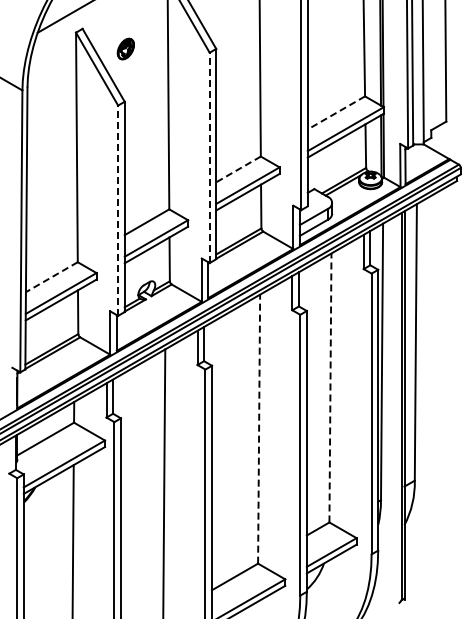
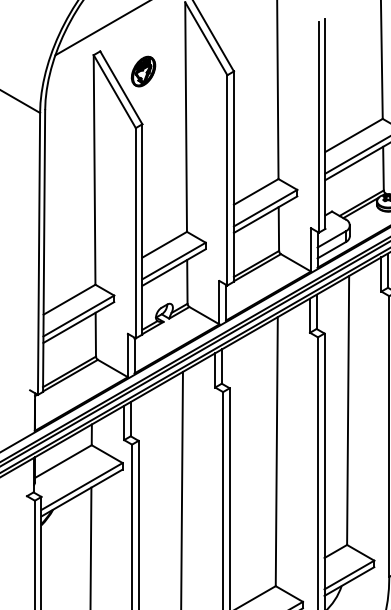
part: (125, 48) -> (143, 71), size x1.43
line: (336, 113) -> (354, 136), dashed -> solid
line: (209, 157) -> (227, 180), dashed -> solid
line: (238, 169) -> (256, 192), dashed -> solid
line: (118, 210) -> (136, 233), dashed -> solid
line: (51, 277) -> (69, 300), dashed -> solid
line: (330, 387) -> (348, 410), dashed -> solid
line: (259, 429) -> (277, 452), dashed -> solid

